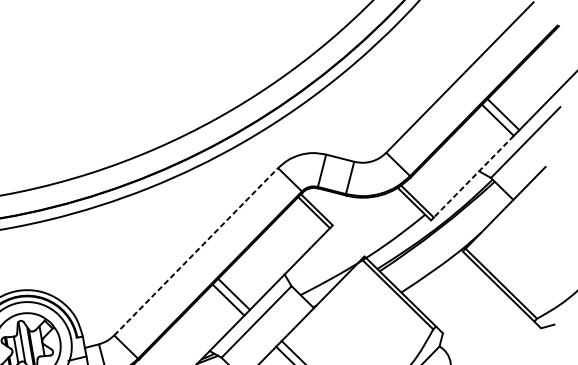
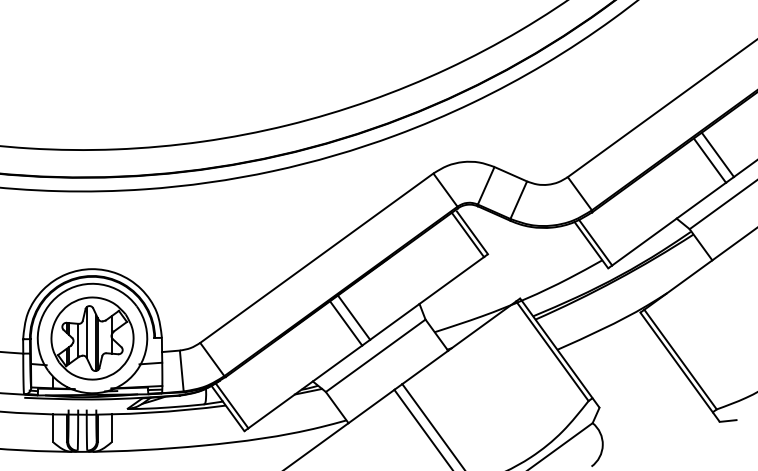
line: (473, 177) -> (668, 224), dashed -> solid
line: (196, 251) -> (317, 257), dashed -> solid

